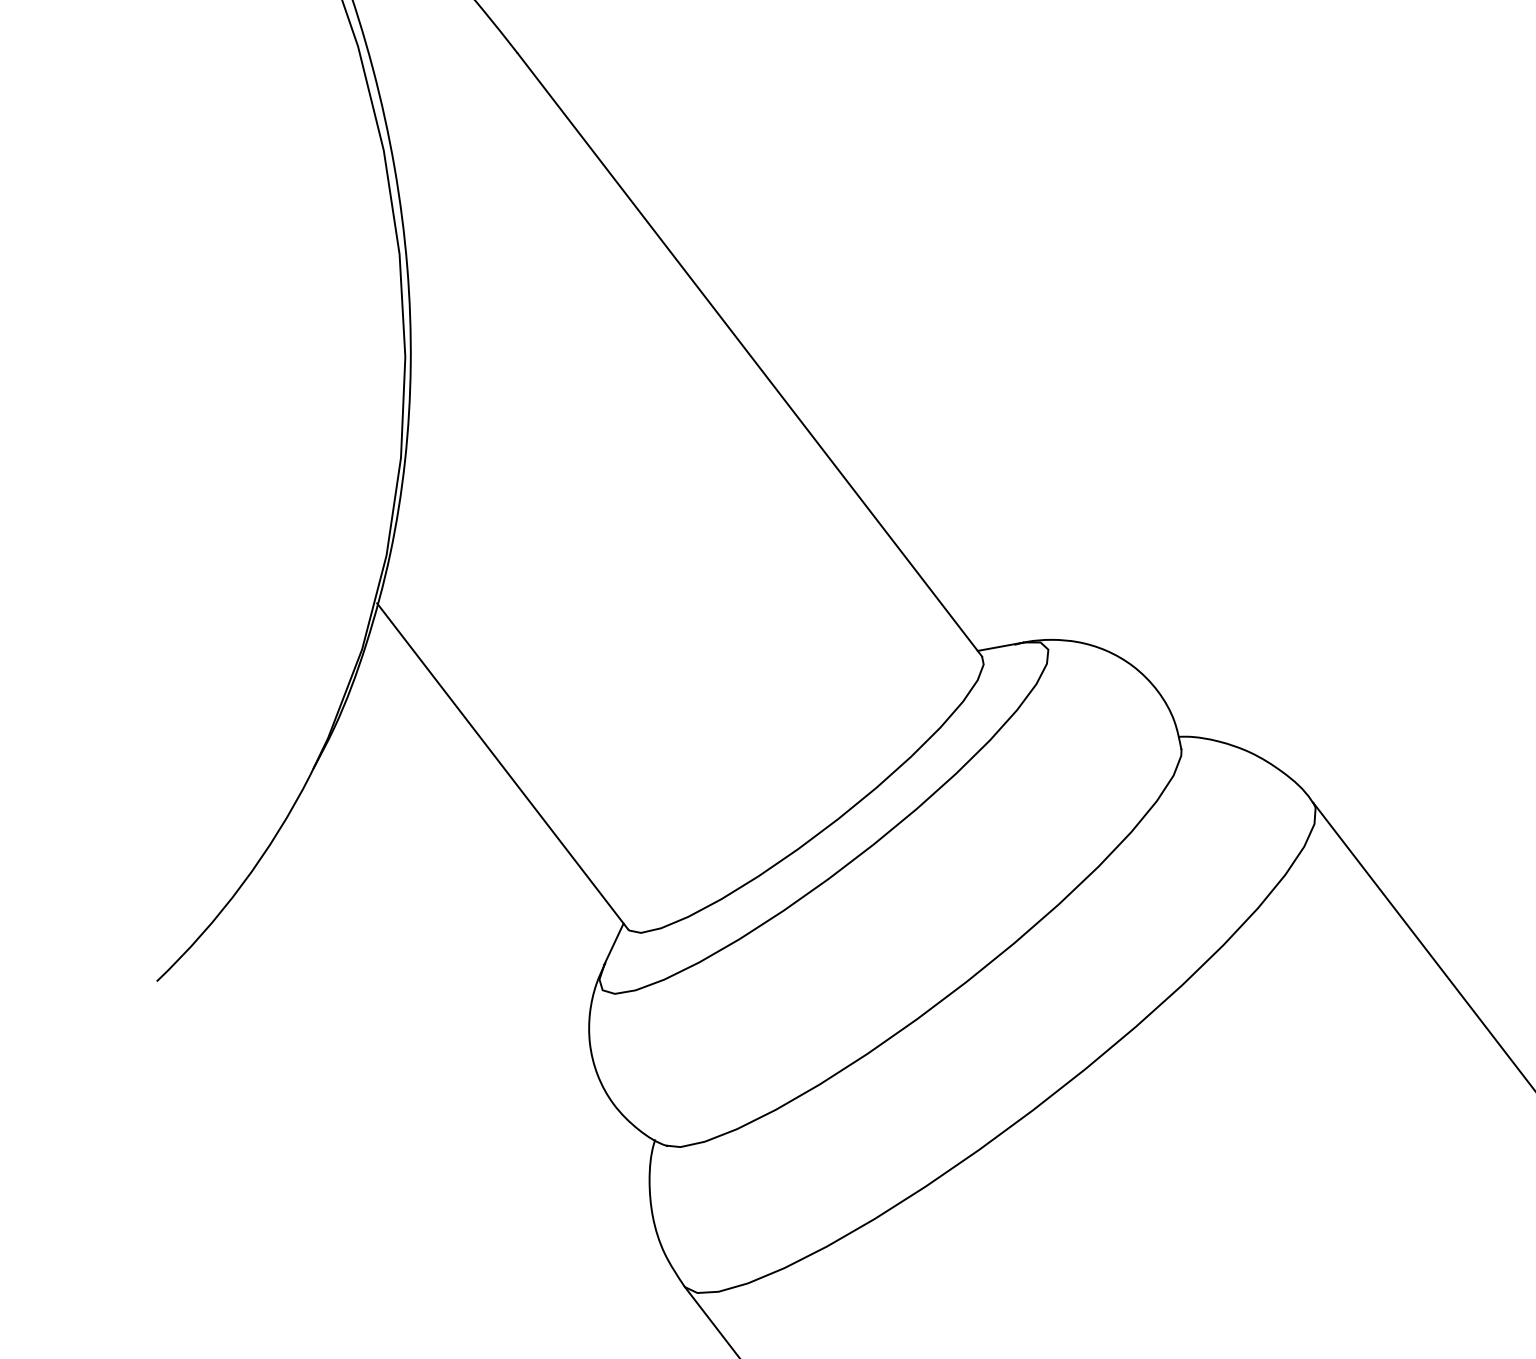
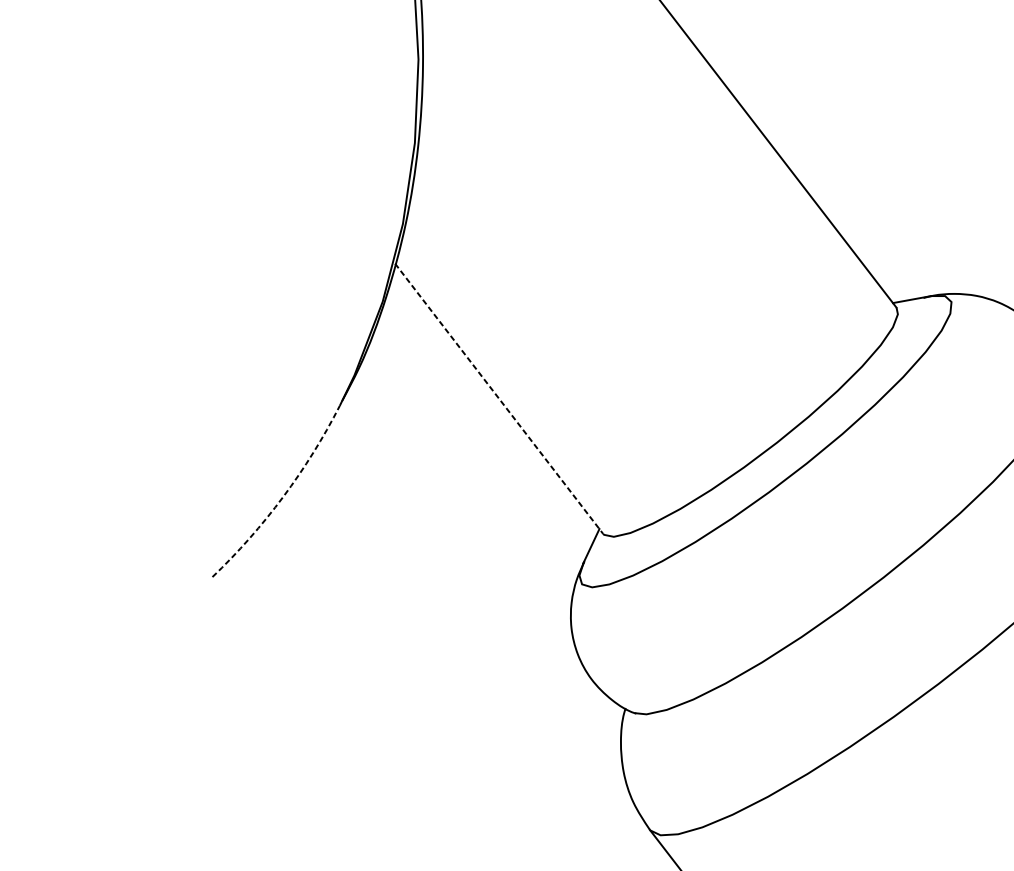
line: (502, 766) -> (499, 398), solid -> dashed
arc: (242, 884) -> (283, 496), solid -> dashed

